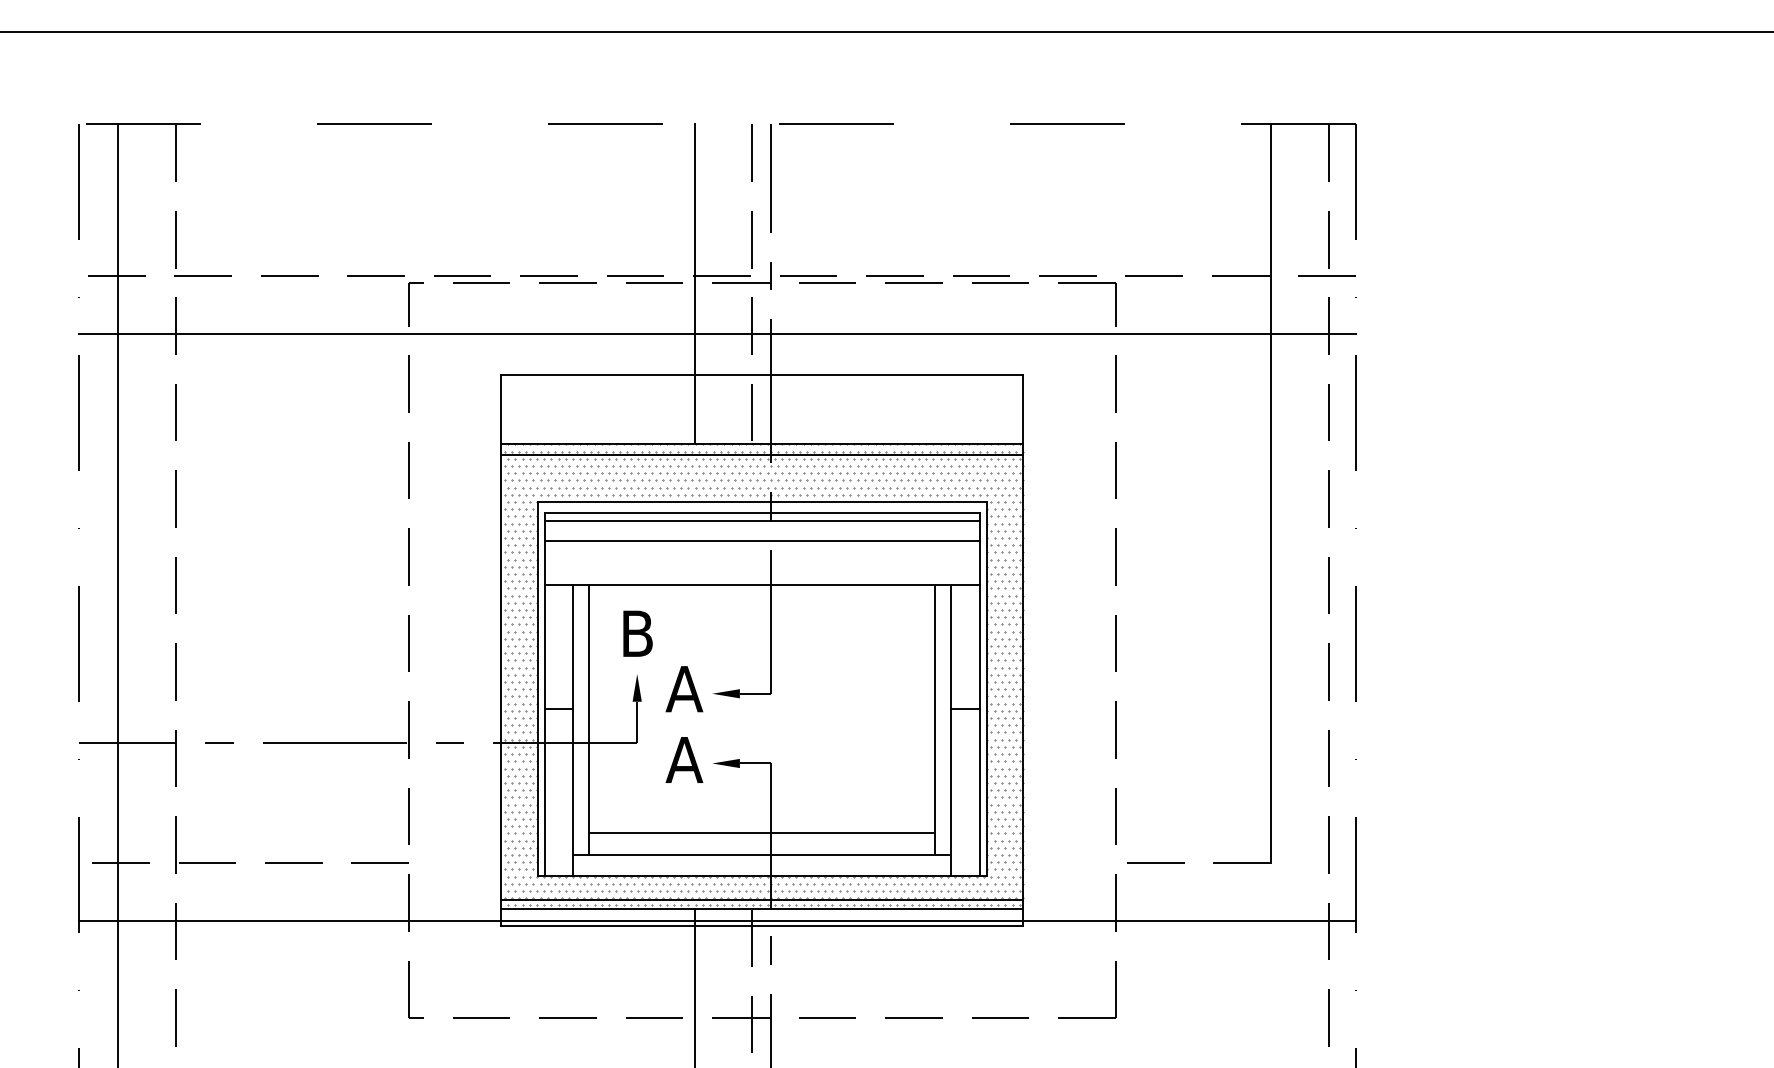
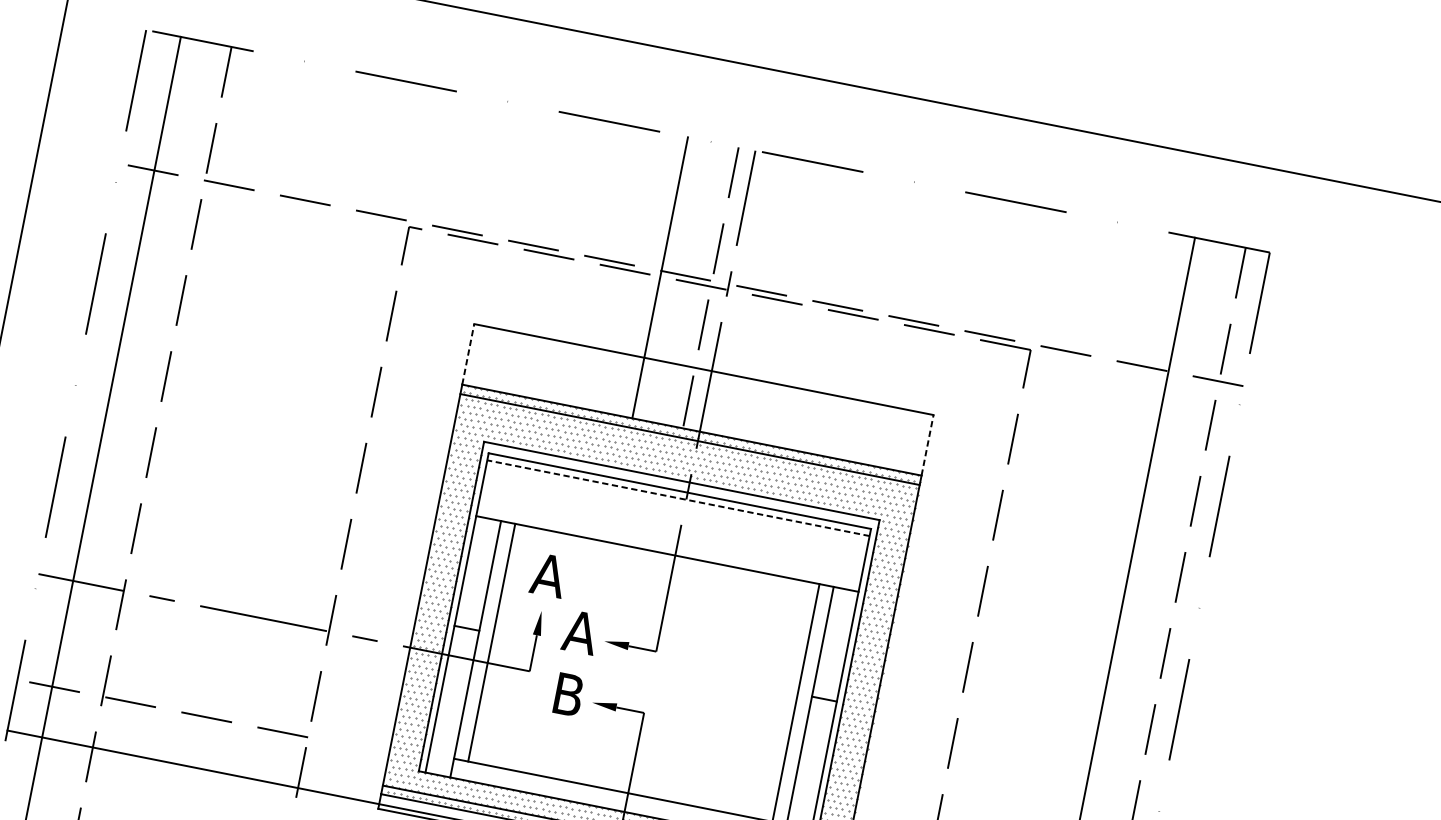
line: (717, 333) -> (671, 325), removed
line: (501, 408) -> (468, 353), solid -> dashed
line: (1023, 408) -> (927, 444), solid -> dashed
line: (761, 521) -> (677, 498), solid -> dashed
line: (762, 541) -> (675, 516), removed
text: (637, 633) -> (549, 575), B -> A
text: (684, 759) -> (568, 694), A -> B
line: (762, 833) -> (624, 773), removed

